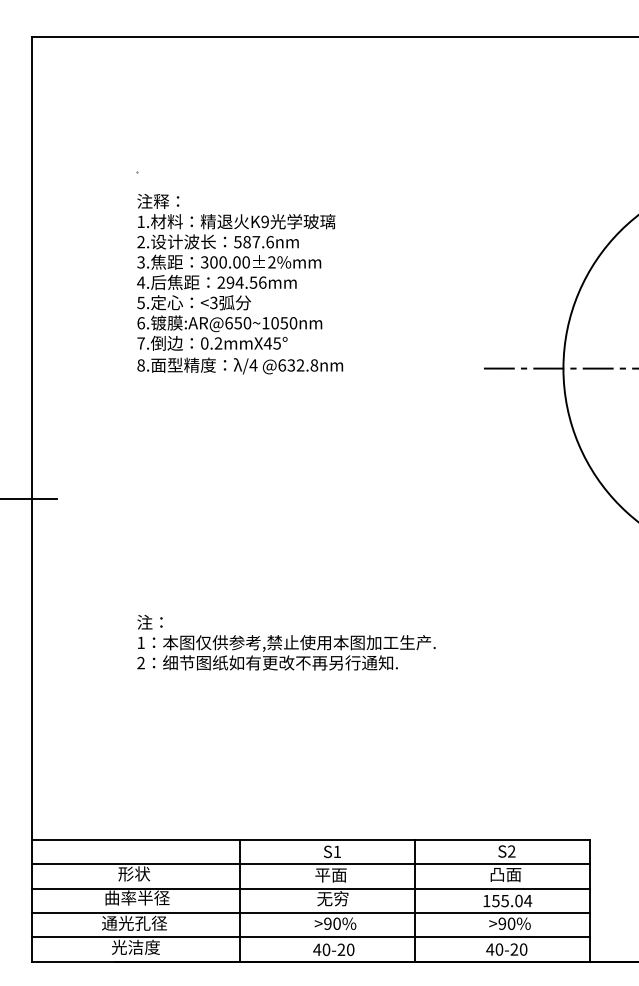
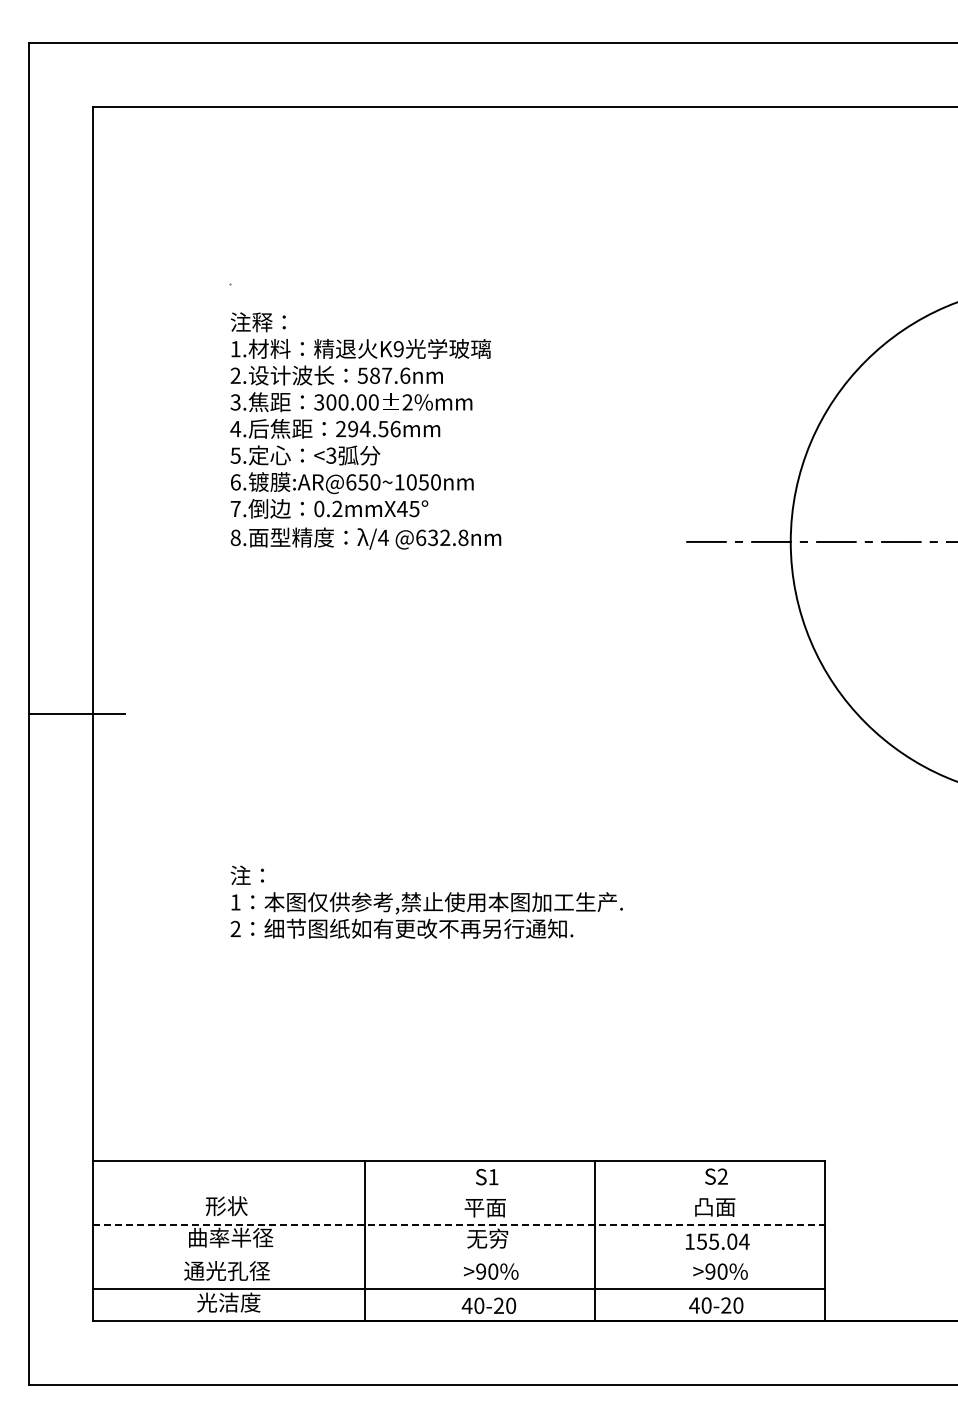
line: (310, 864) -> (458, 1193), removed
line: (311, 888) -> (459, 1225), solid -> dashed
line: (310, 913) -> (458, 1257), removed

